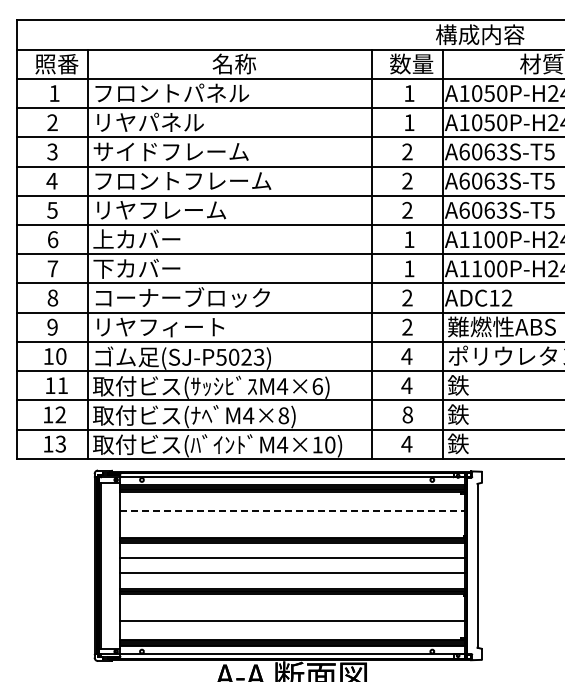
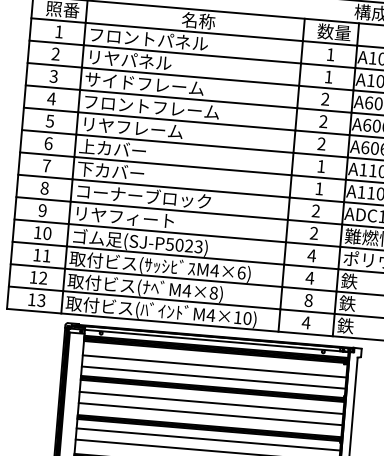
line: (293, 510) -> (215, 366), dashed -> solid
line: (292, 525) -> (213, 377), added
line: (292, 606) -> (208, 439), added

